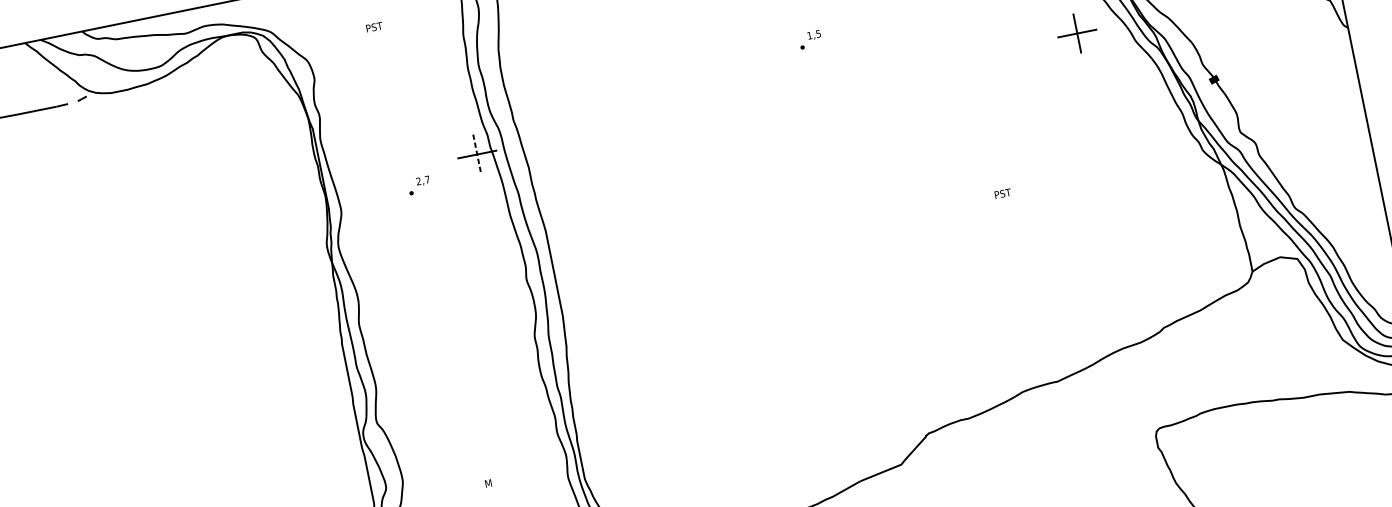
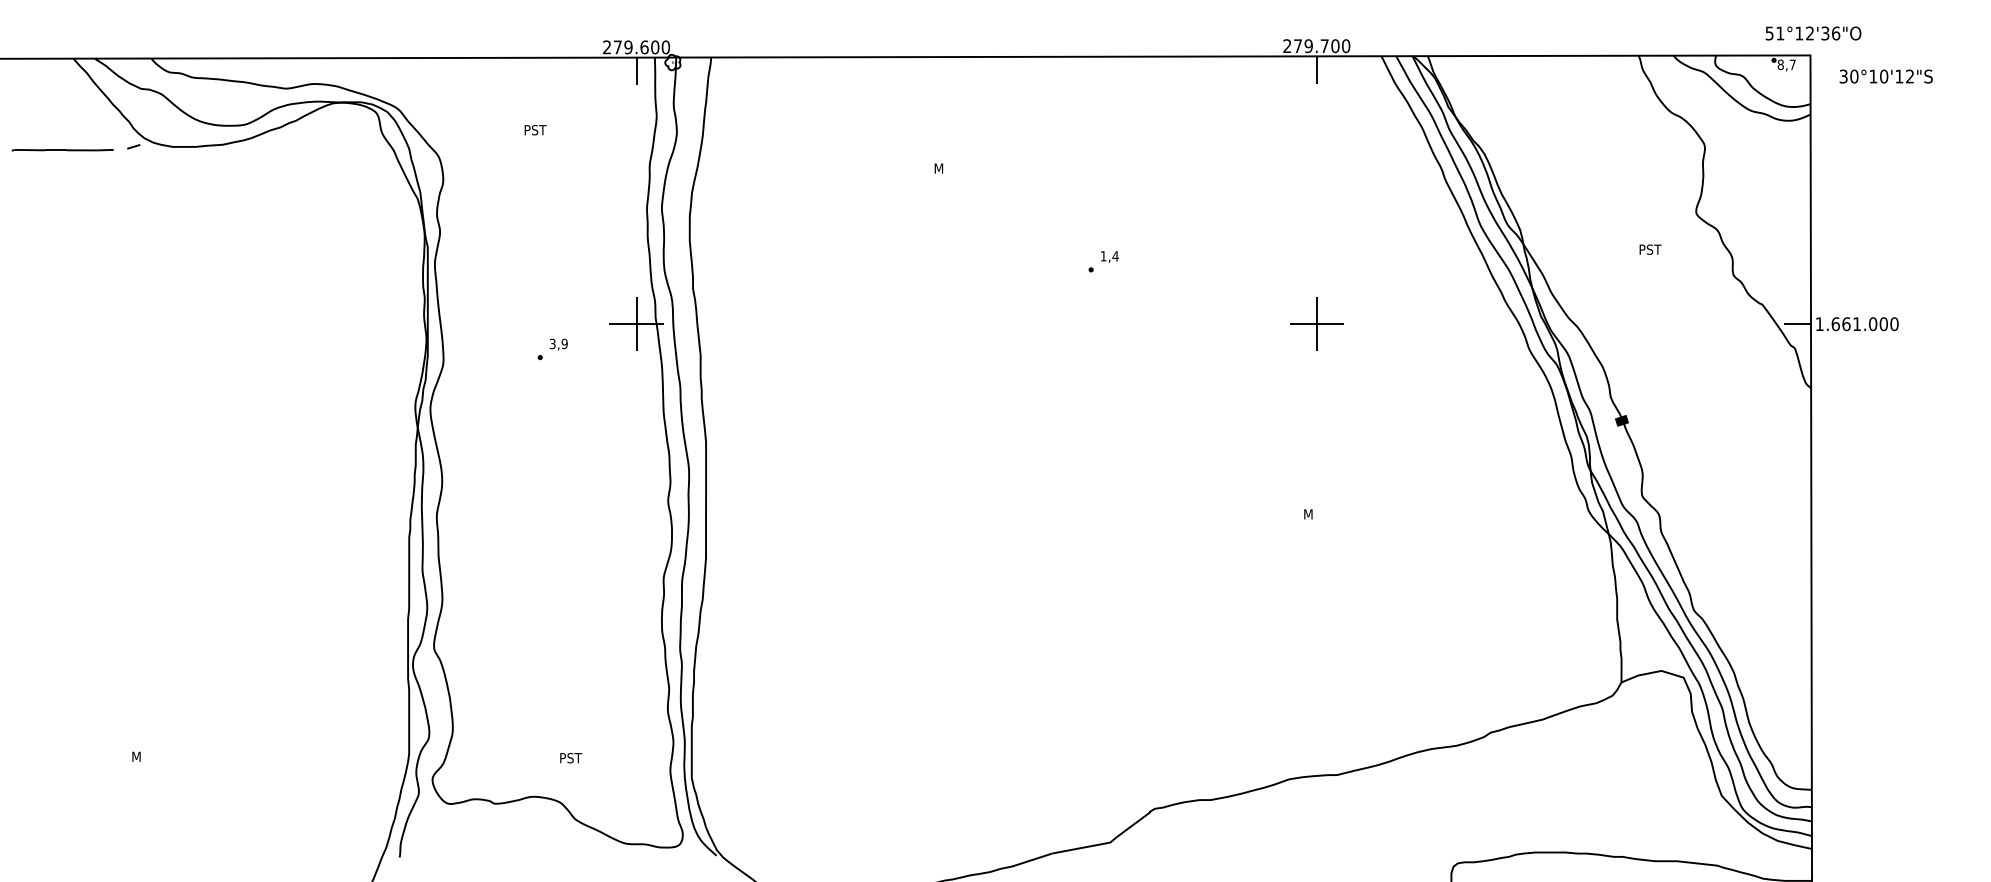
part: (1076, 33) -> (1316, 323), moved
text: (818, 34) -> (1115, 256), 1,5 -> 1,4
line: (477, 154) -> (636, 324), dashed -> solid
text: (422, 180) -> (558, 343), 2,7 -> 3,9
text: (1003, 193) -> (1315, 514), PST -> M
text: (493, 482) -> (571, 758), M -> PST

